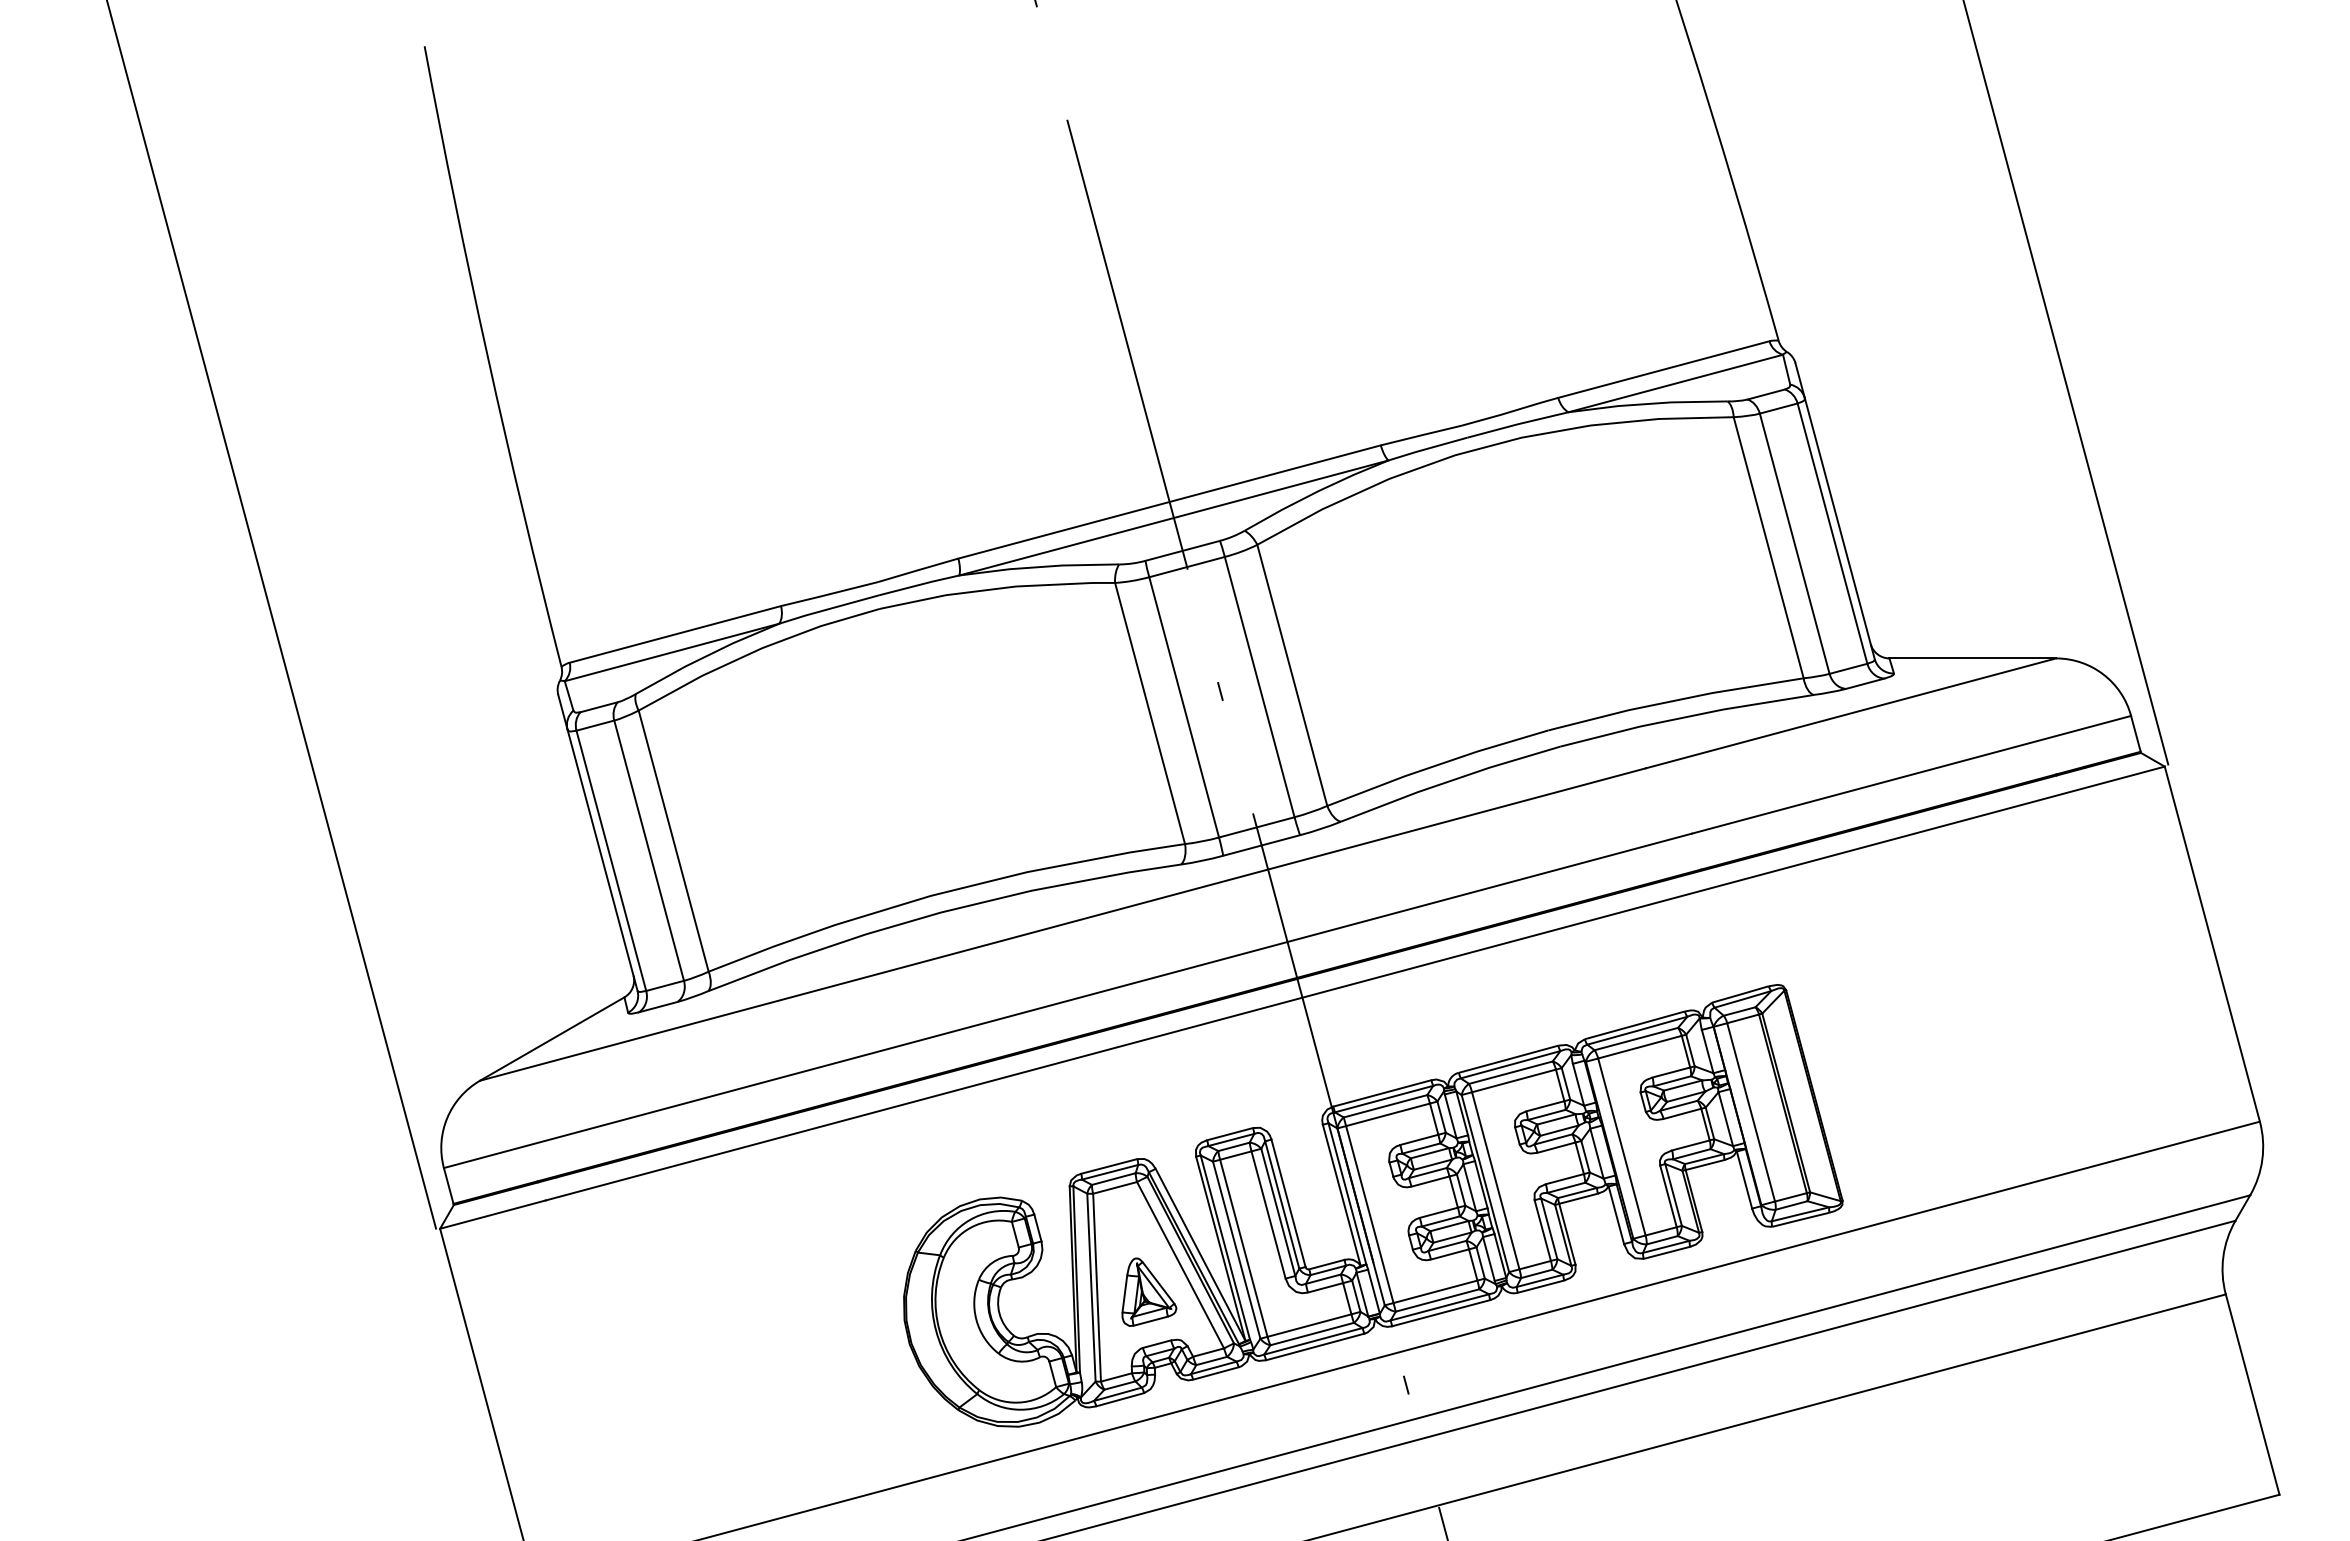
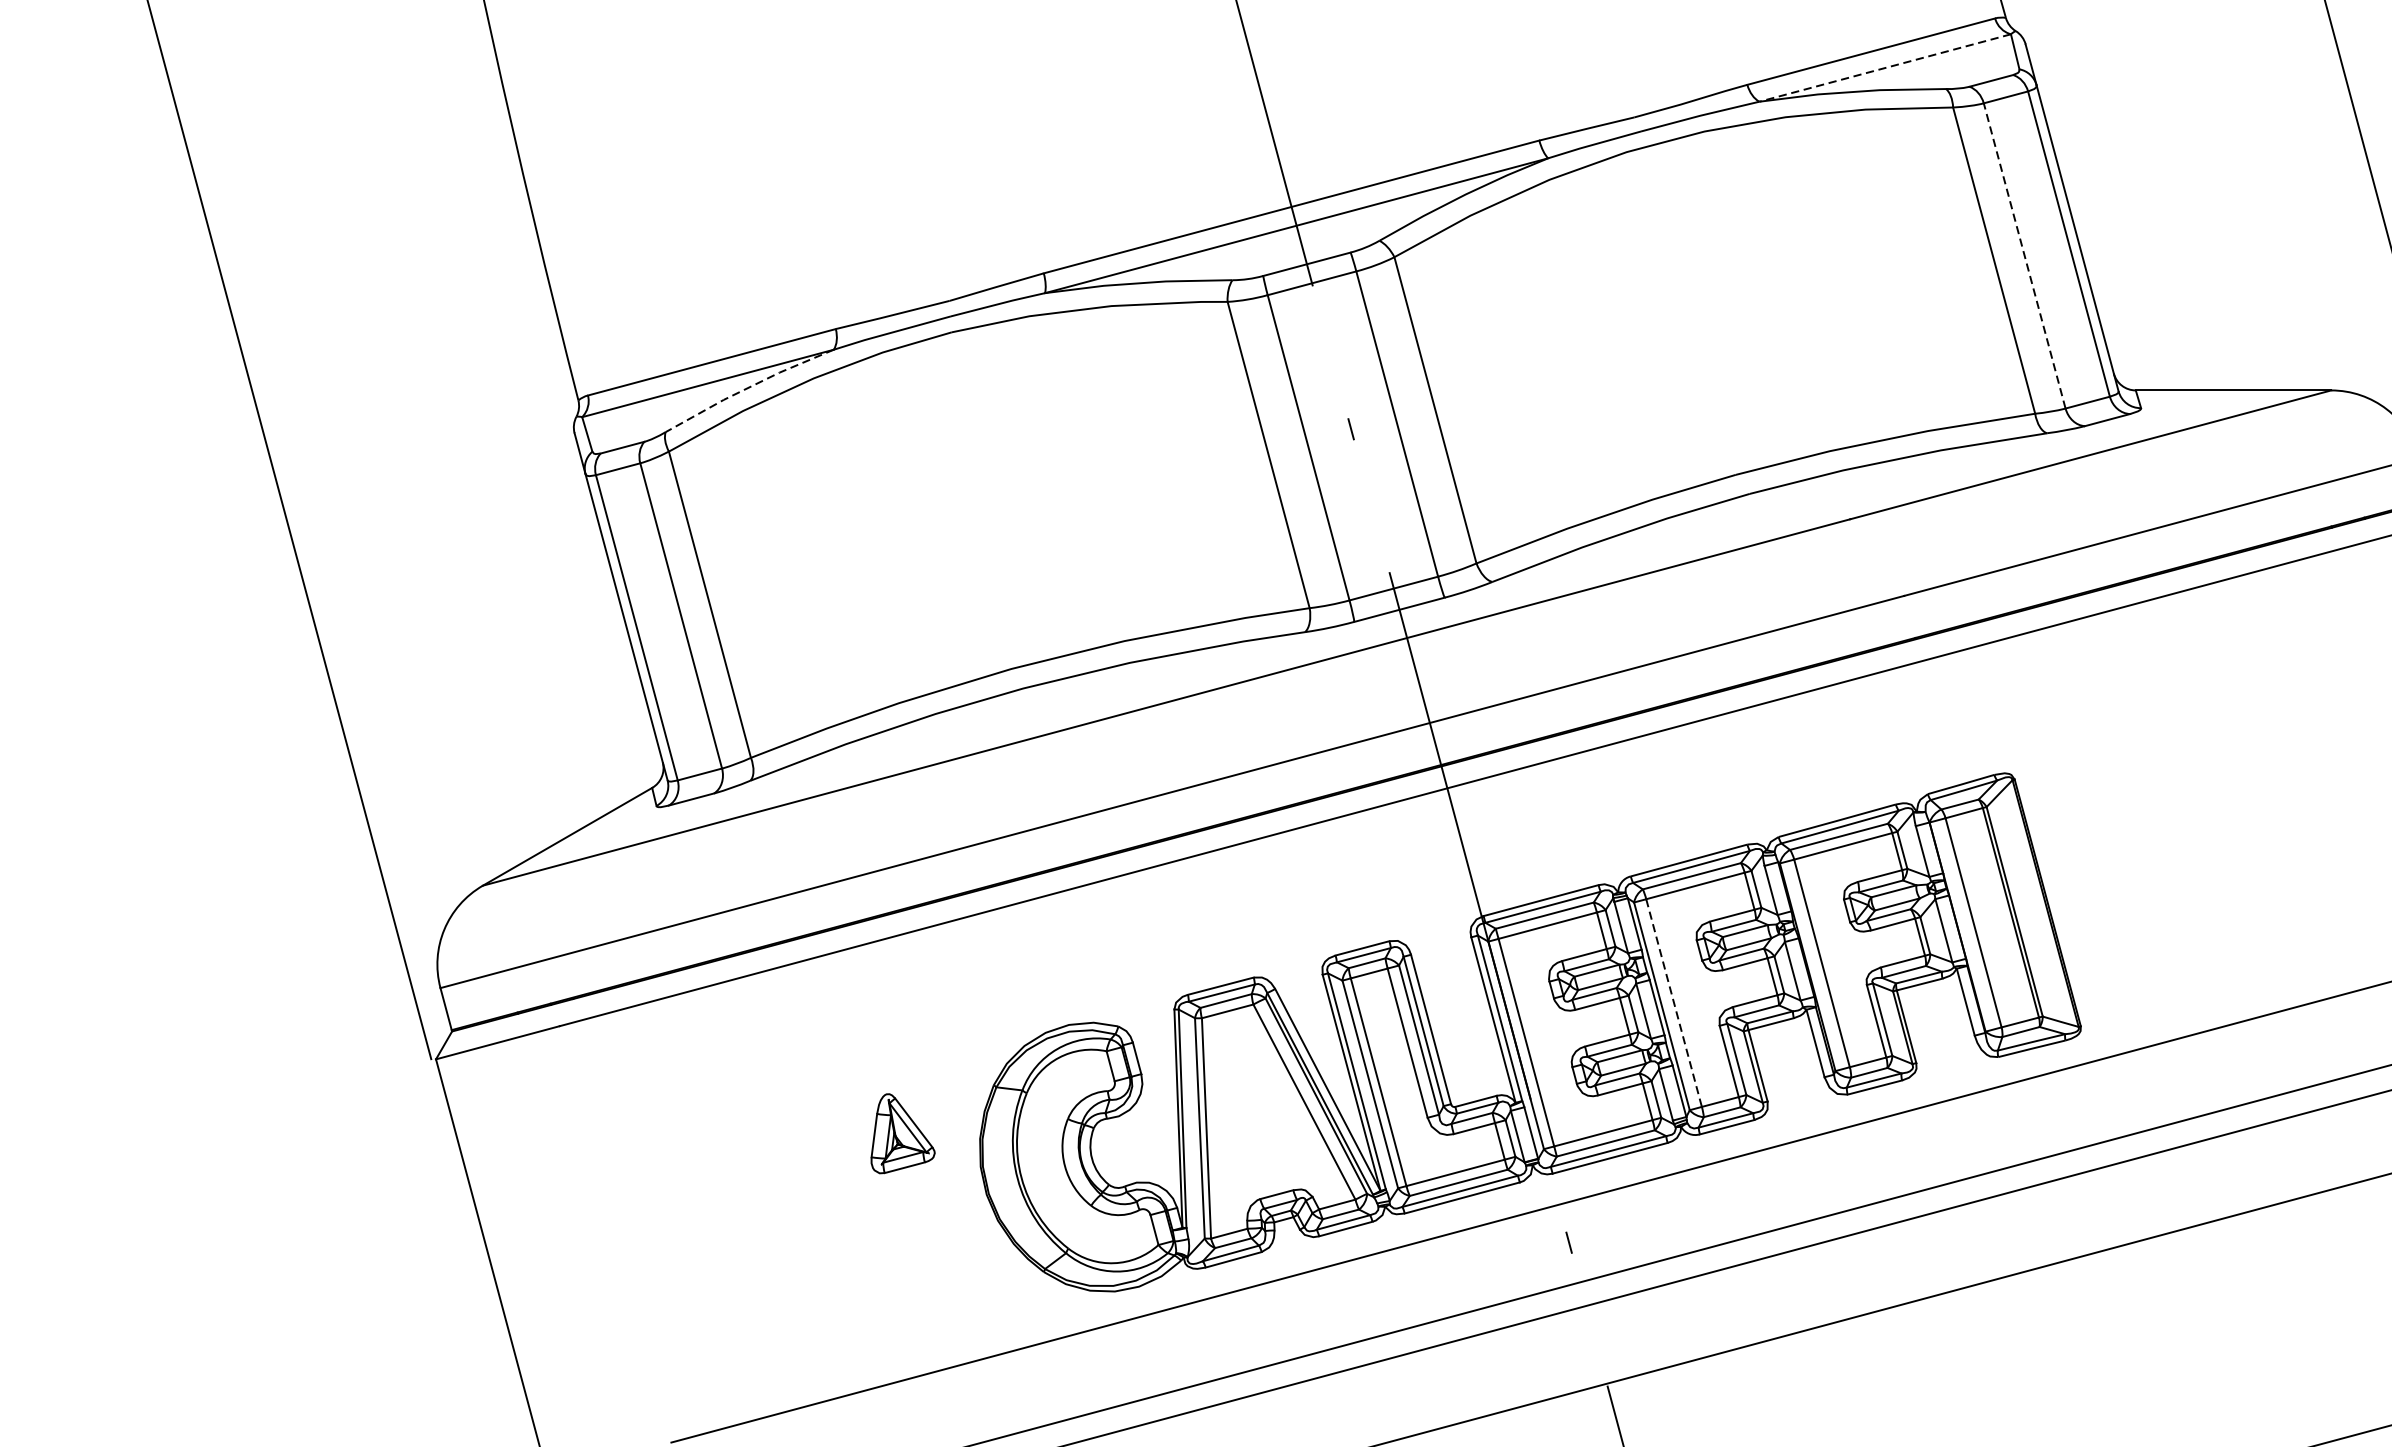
line: (1675, 383) -> (1884, 67), solid -> dashed
line: (1794, 543) -> (2024, 255), solid -> dashed
line: (706, 656) -> (748, 388), solid -> dashed
line: (1495, 1180) -> (1673, 1002), solid -> dashed
part: (1149, 1291) -> (903, 1132), moved

